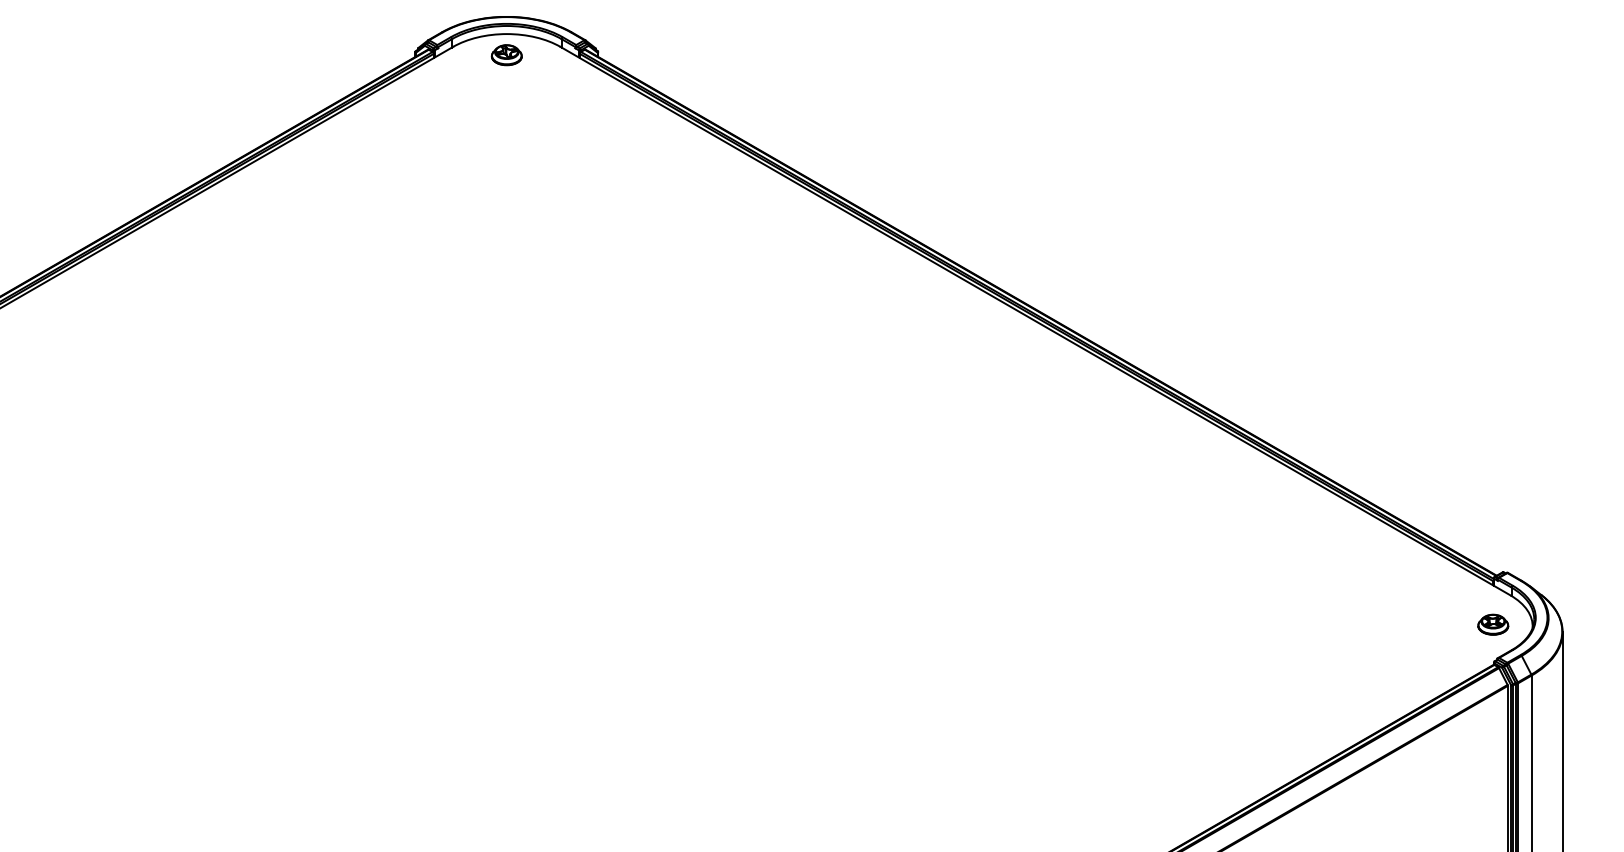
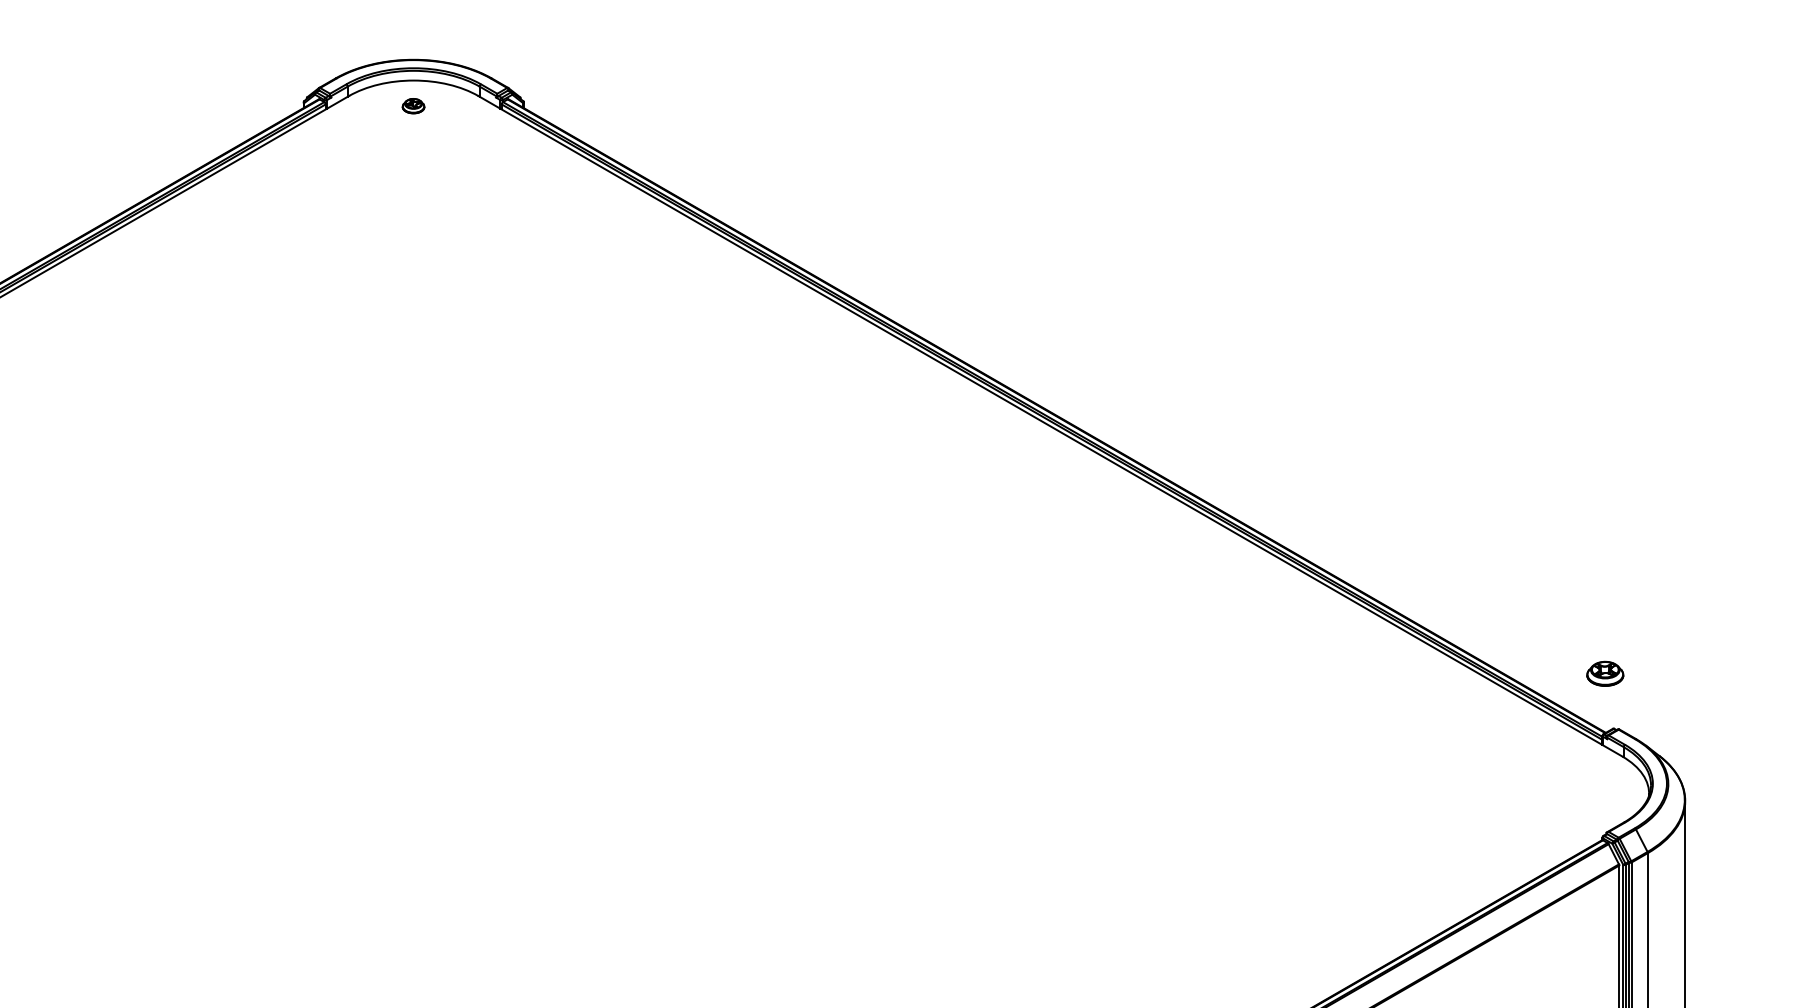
part: (506, 55) -> (413, 106), size x0.6
part: (1493, 624) -> (1605, 673), moved

